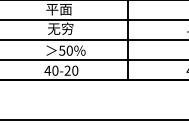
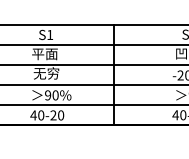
text: (62, 50) -> (48, 95), 50% -> 90%

